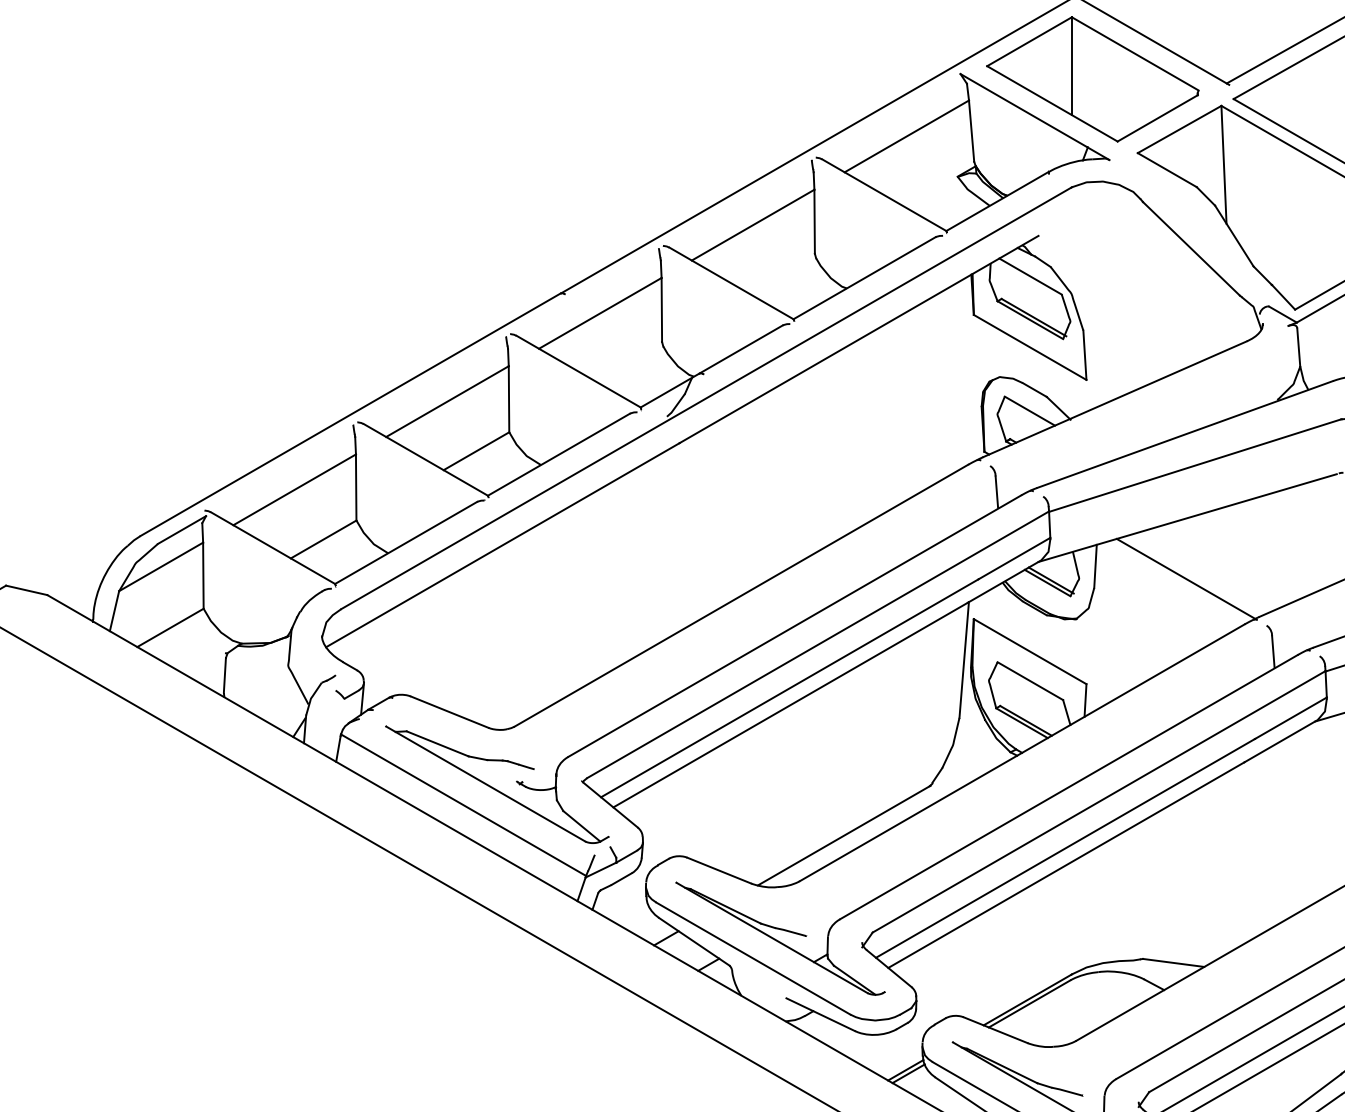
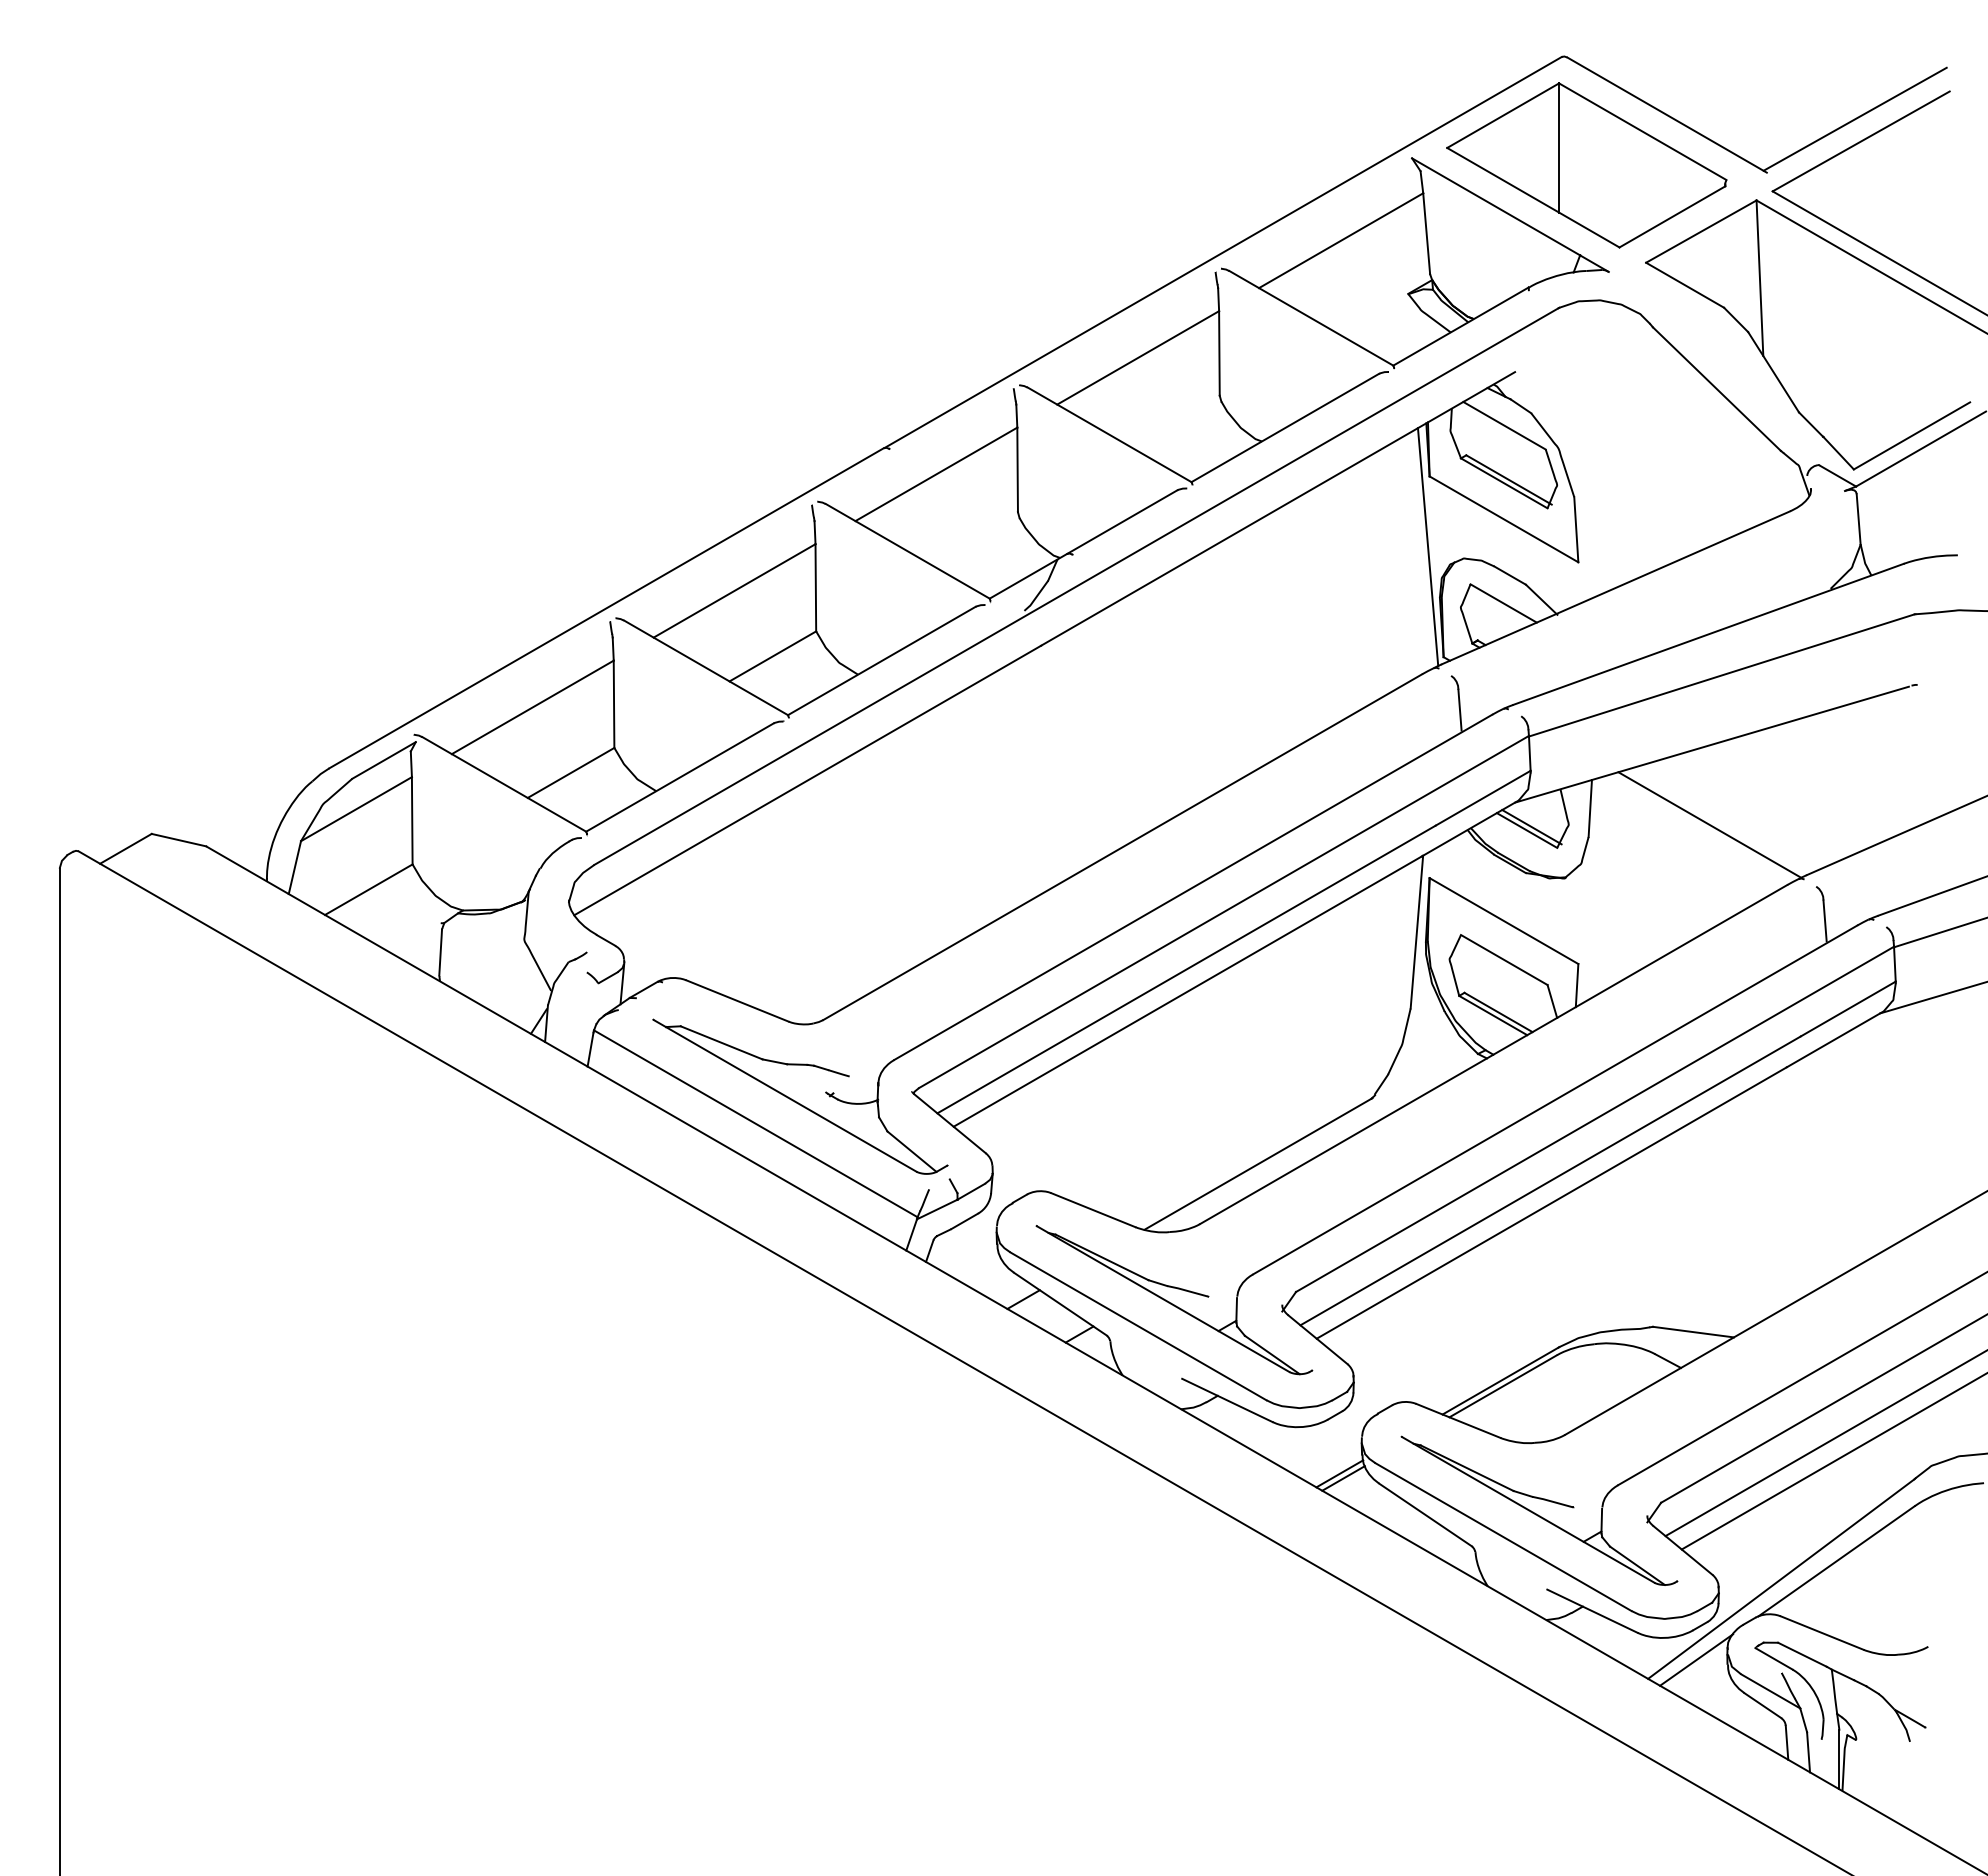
line: (972, 368) -> (1427, 547), added

